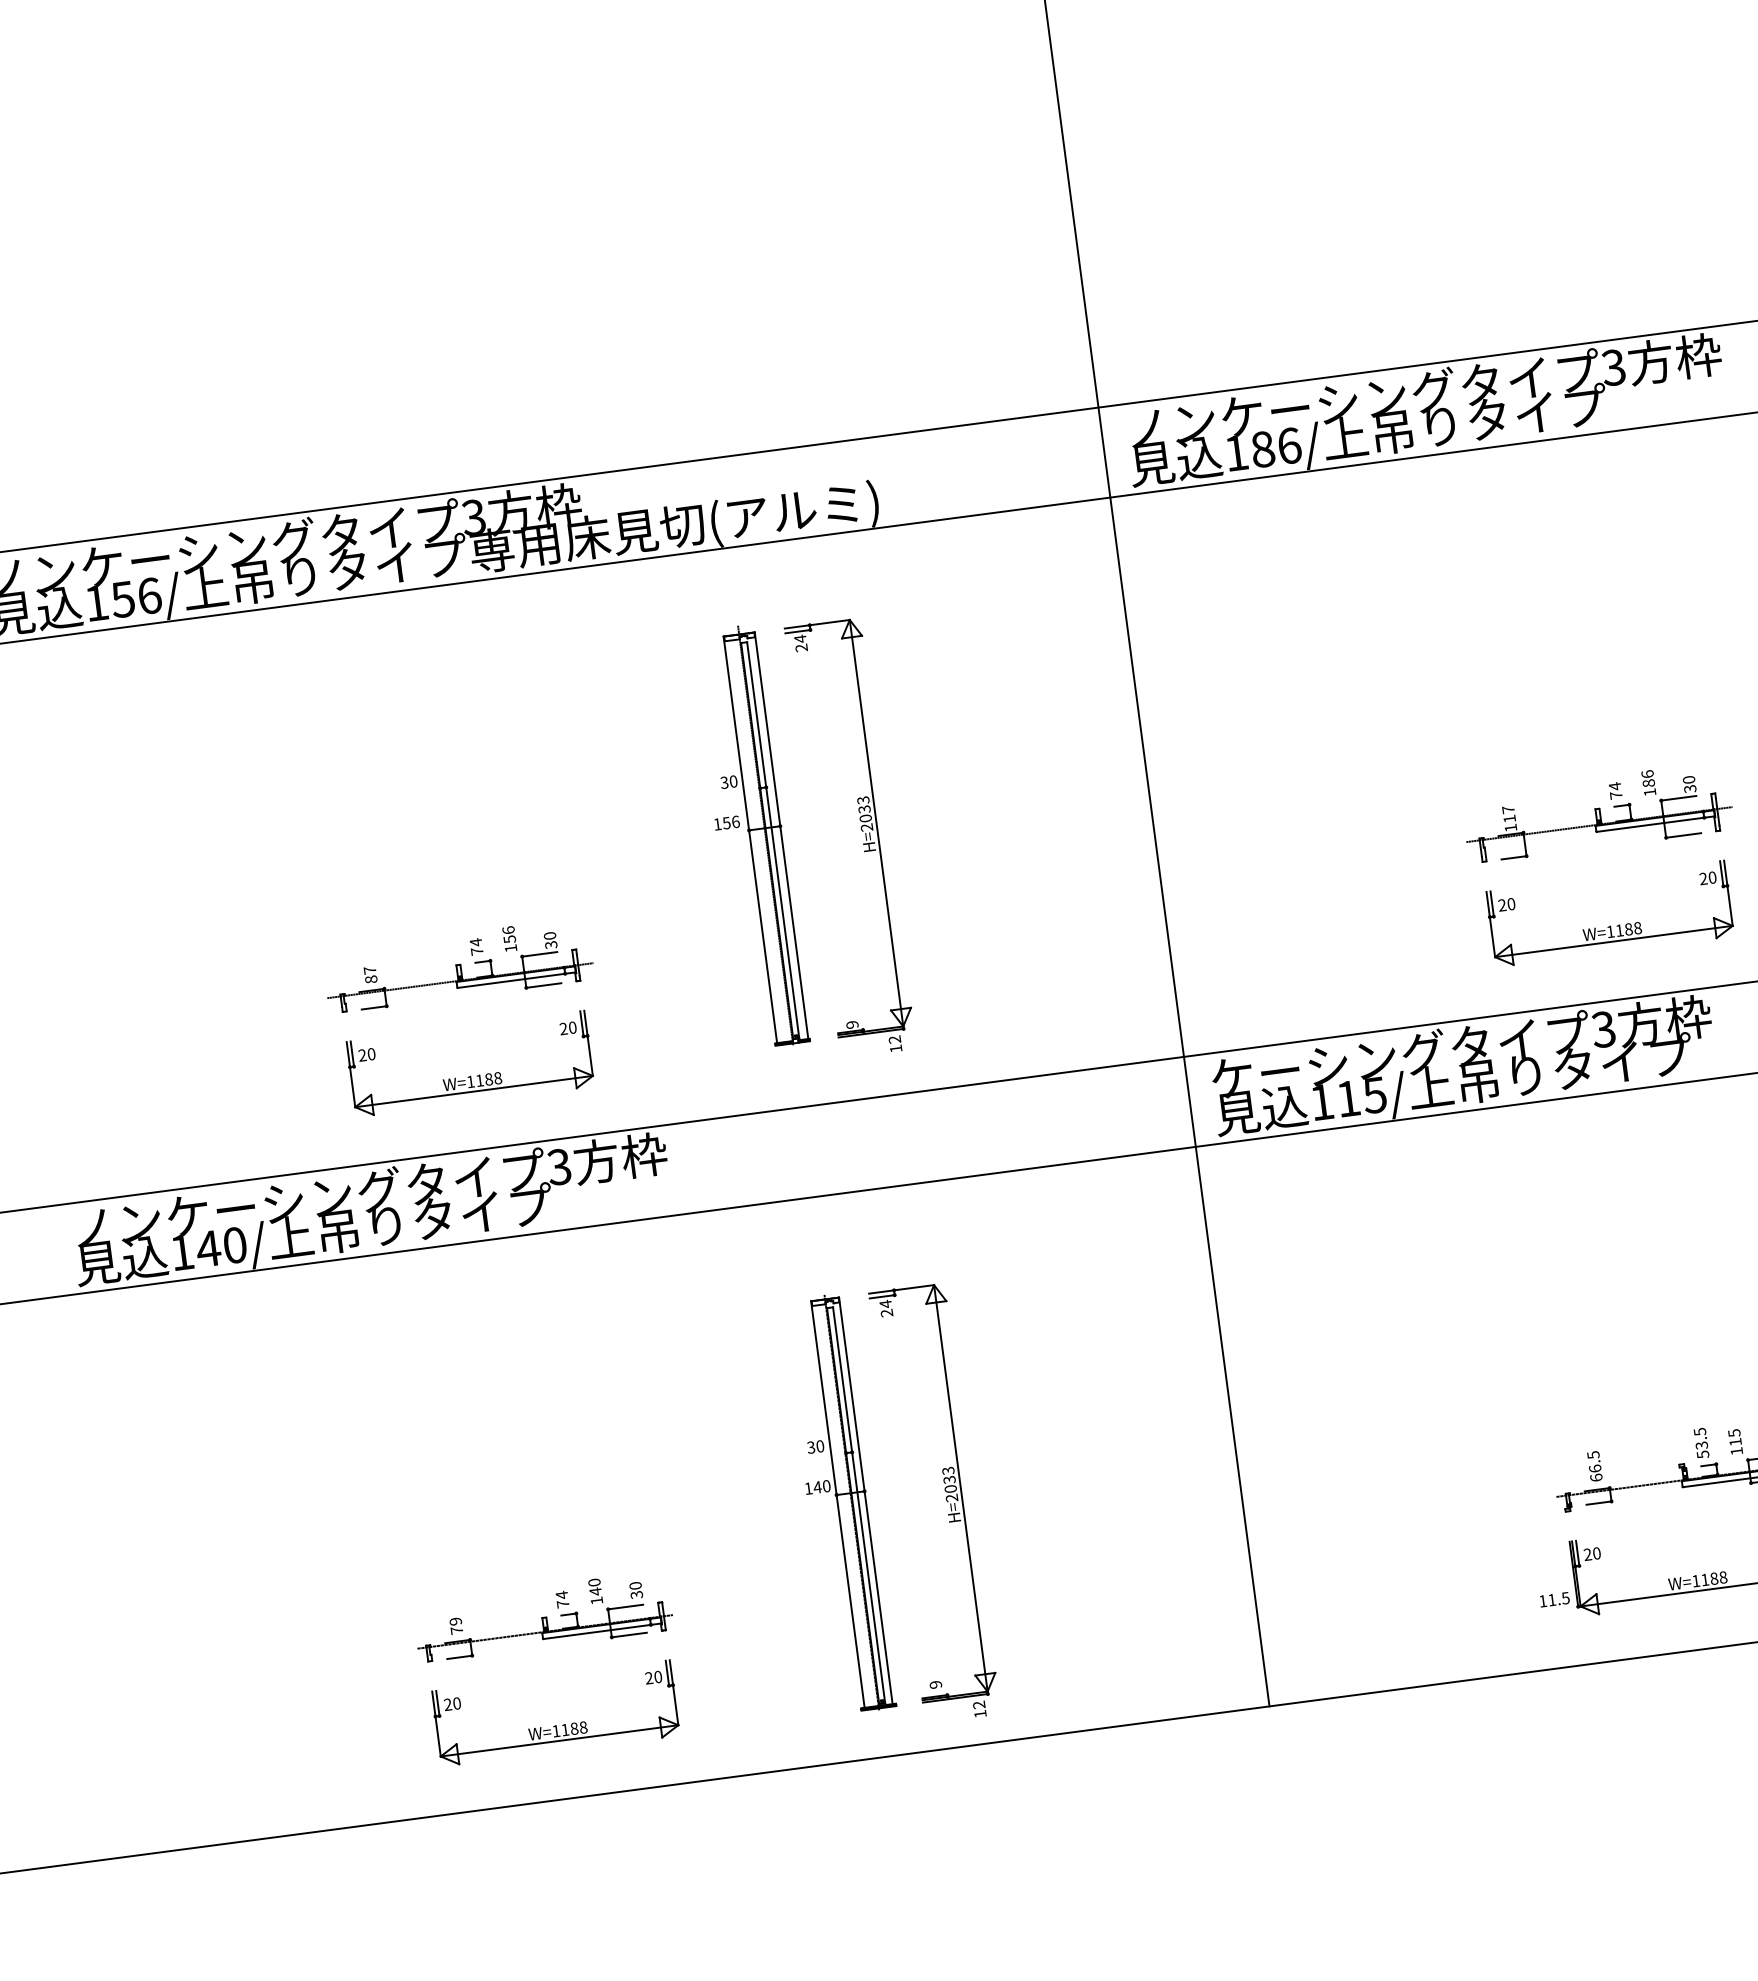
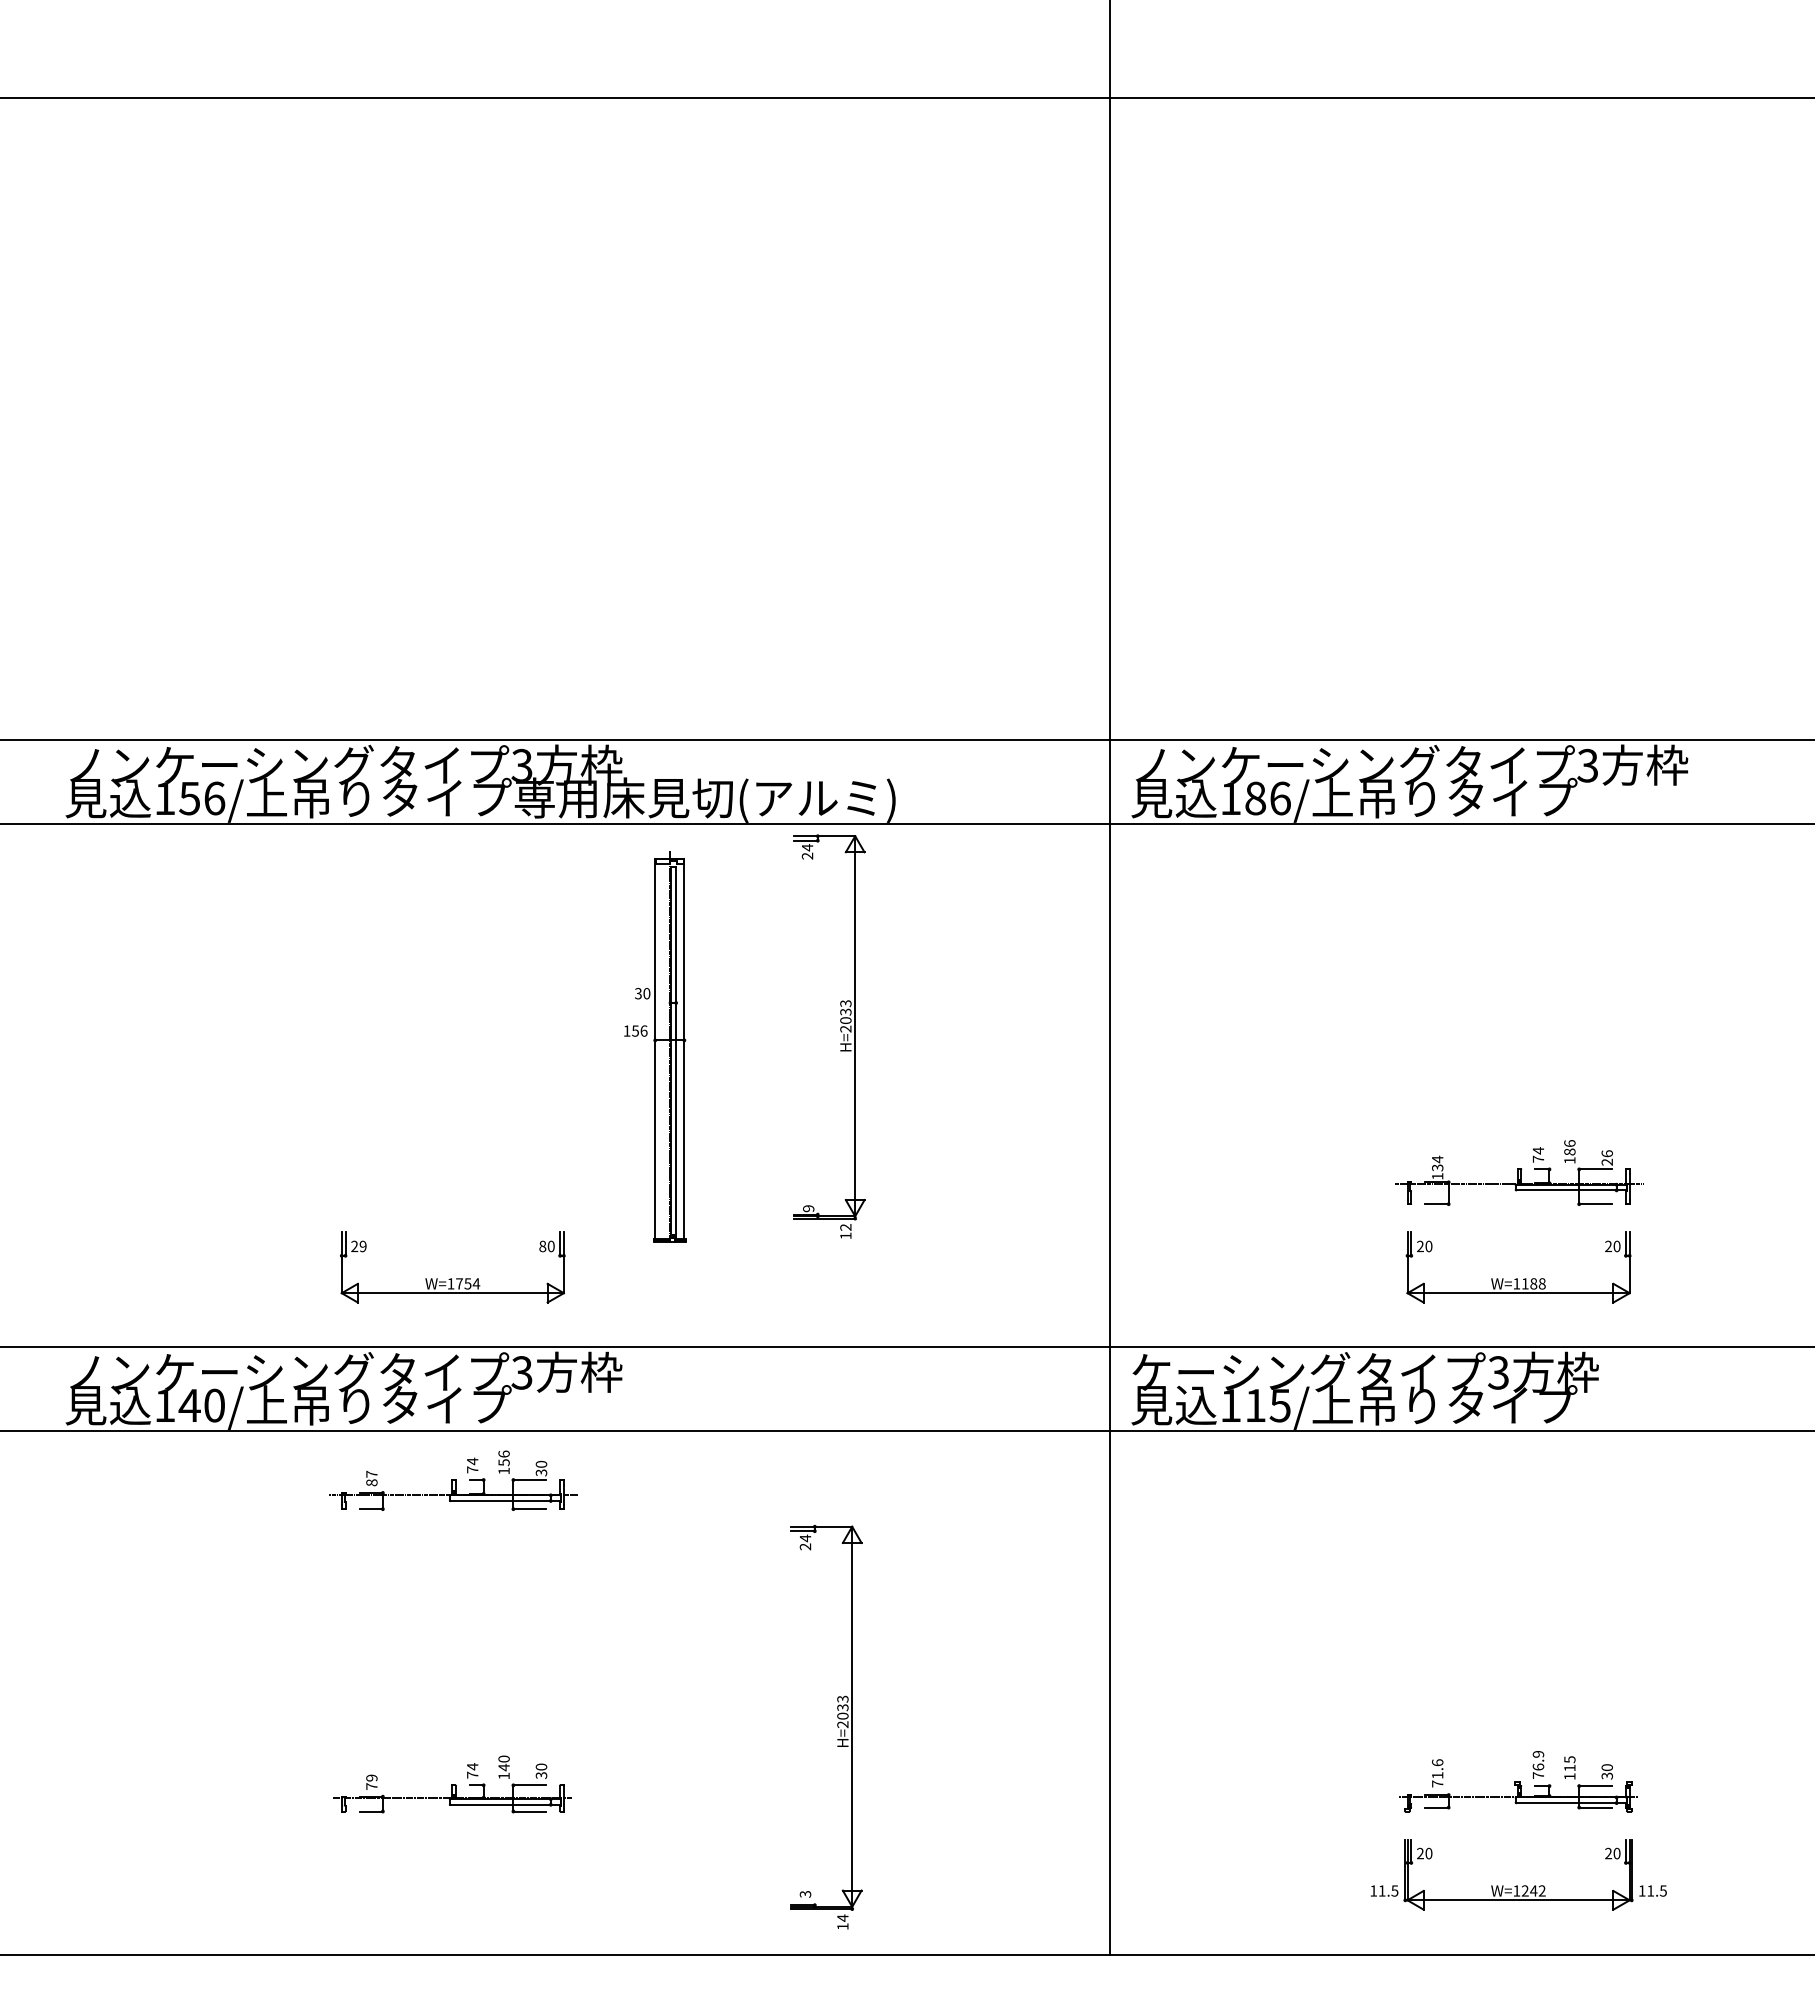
text: (1688, 784) -> (1606, 1157), 30 -> 26
text: (1508, 814) -> (1437, 1163), 117 -> 134
part: (861, 830) -> (840, 1031), moved
part: (750, 836) -> (655, 1046), moved
part: (458, 965) -> (453, 1480), moved
text: (563, 1029) -> (542, 1246), 20 -> 80
text: (370, 1054) -> (362, 1246), 20 -> 29
text: (489, 1078) -> (468, 1283), W=1188 -> W=1754
text: (1701, 1443) -> (1538, 1765), 53.5 -> 76.9
text: (1594, 1466) -> (1437, 1773), 66.5 -> 71.6
part: (839, 1504) -> (738, 1716), removed
text: (1713, 1578) -> (1533, 1890), W=1188 -> W=1242
text: (935, 1684) -> (805, 1894), 9 -> 3
text: (978, 1704) -> (842, 1917), 12 -> 14
part: (556, 1725) -> (451, 1885), removed

